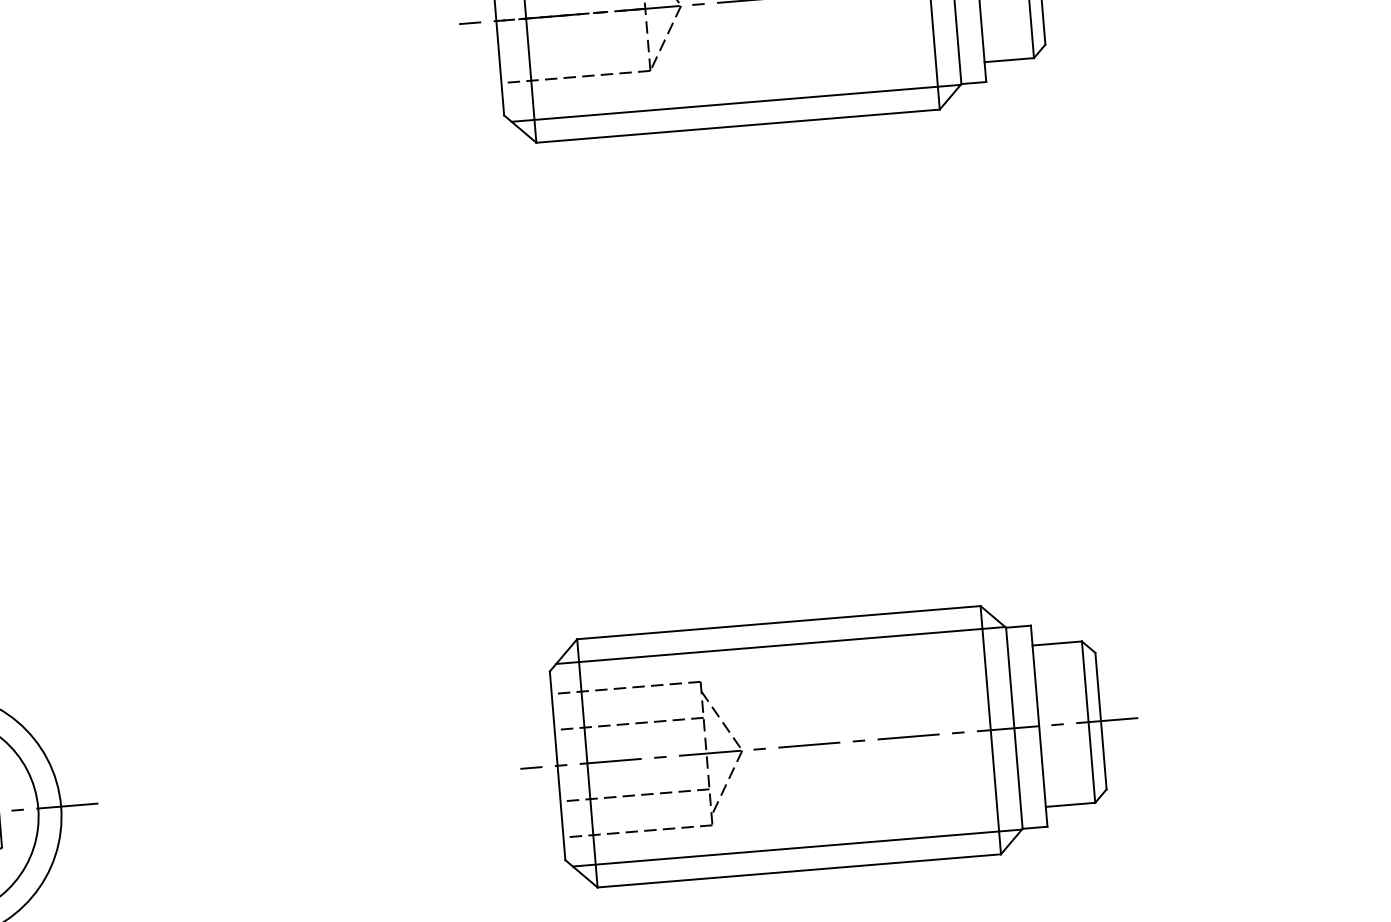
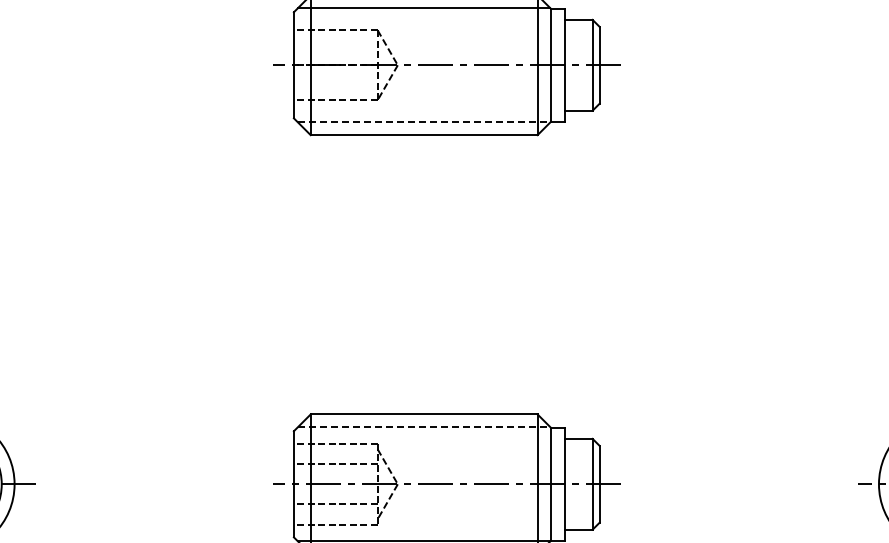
line: (736, 103) -> (424, 122), solid -> dashed
line: (781, 645) -> (424, 427), solid -> dashed

